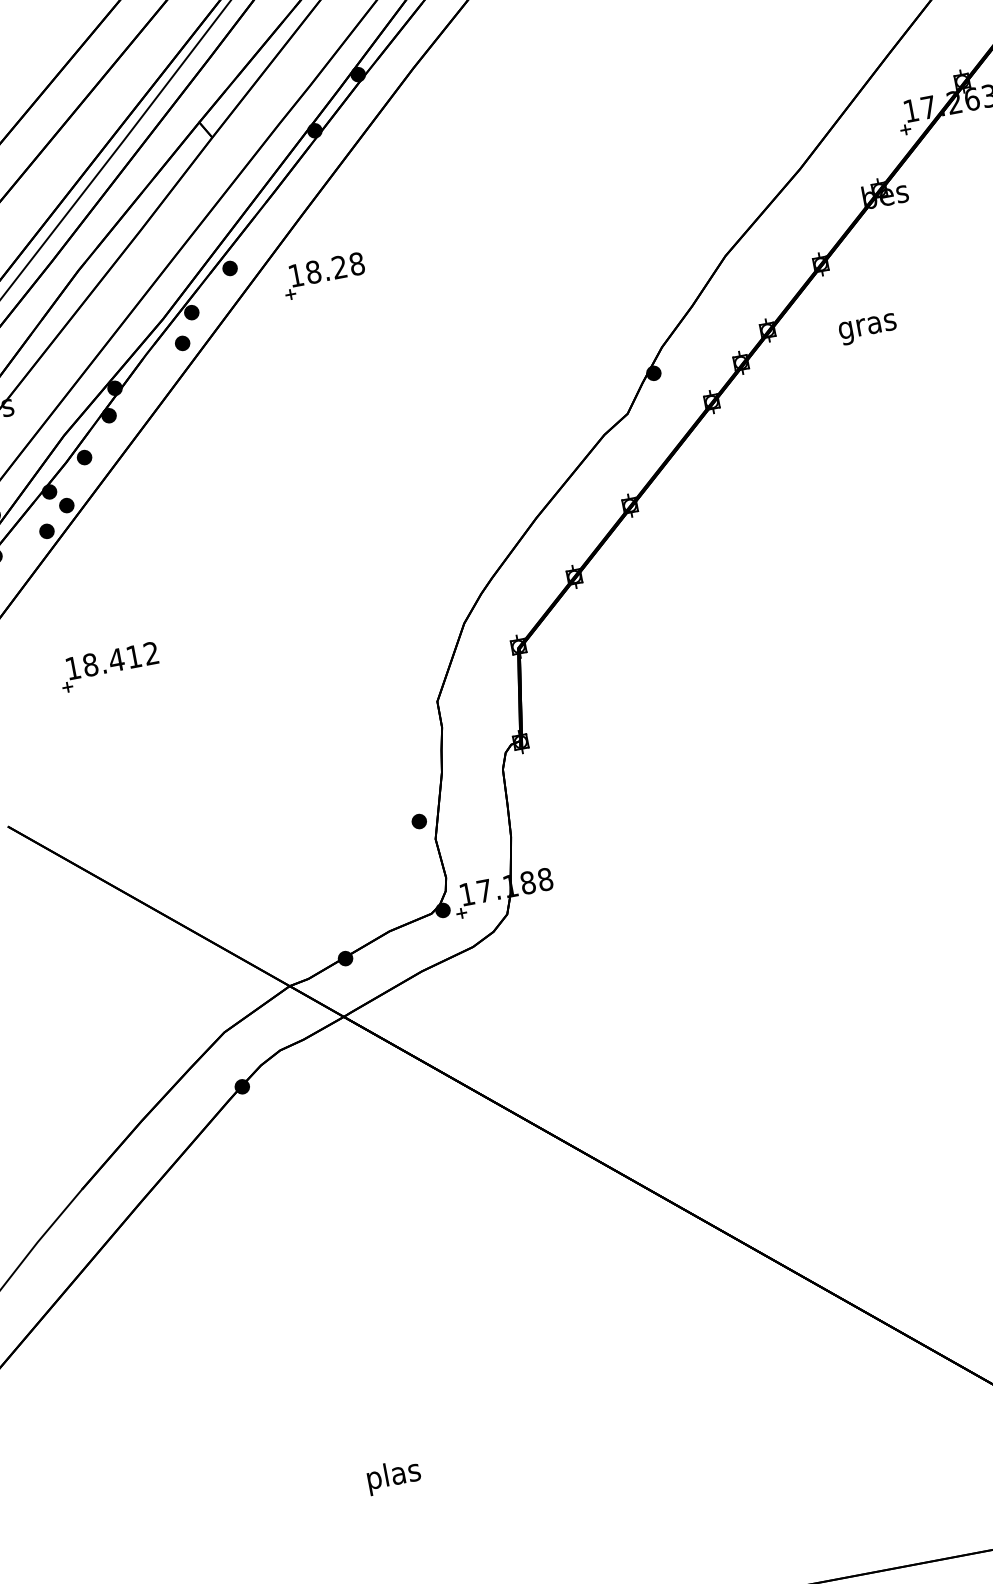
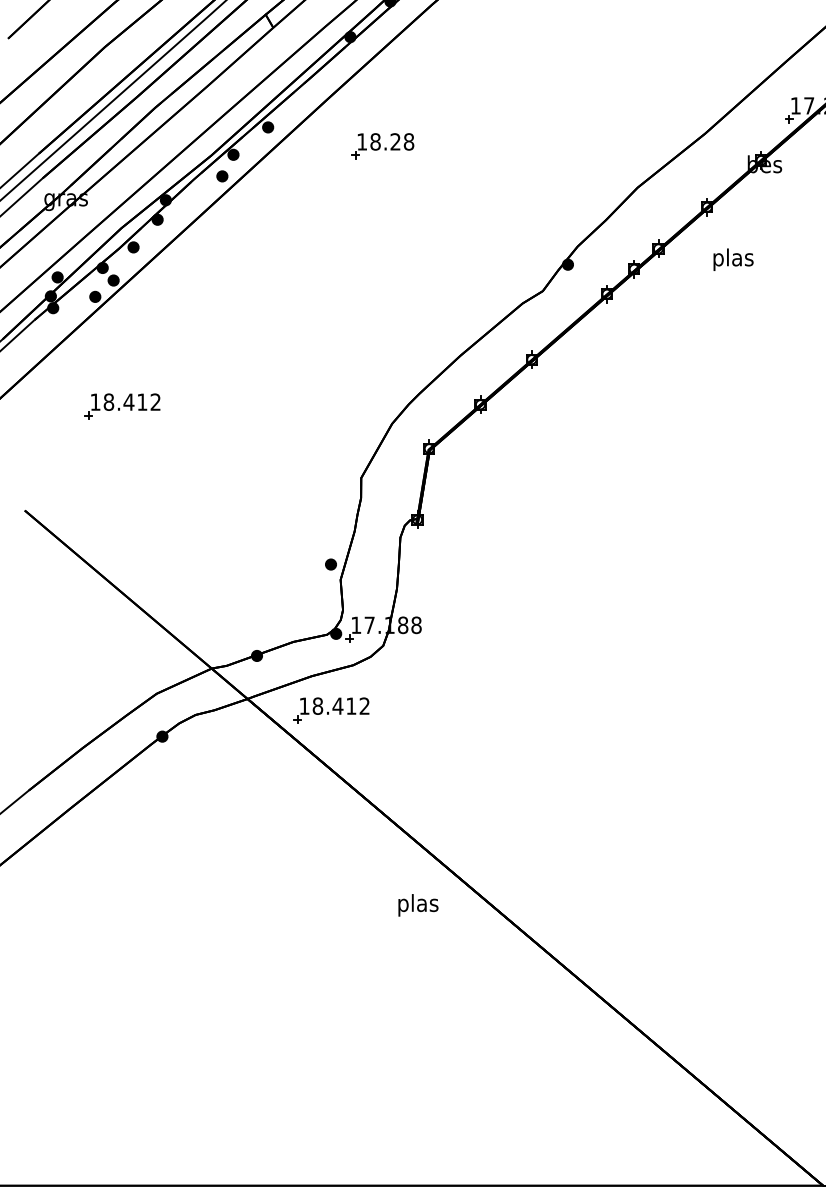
part: (323, 276) -> (382, 146), moved
text: (866, 326) -> (732, 259), gras -> plas
part: (455, 1011) -> (331, 710), added
text: (394, 1476) -> (418, 905), moved

